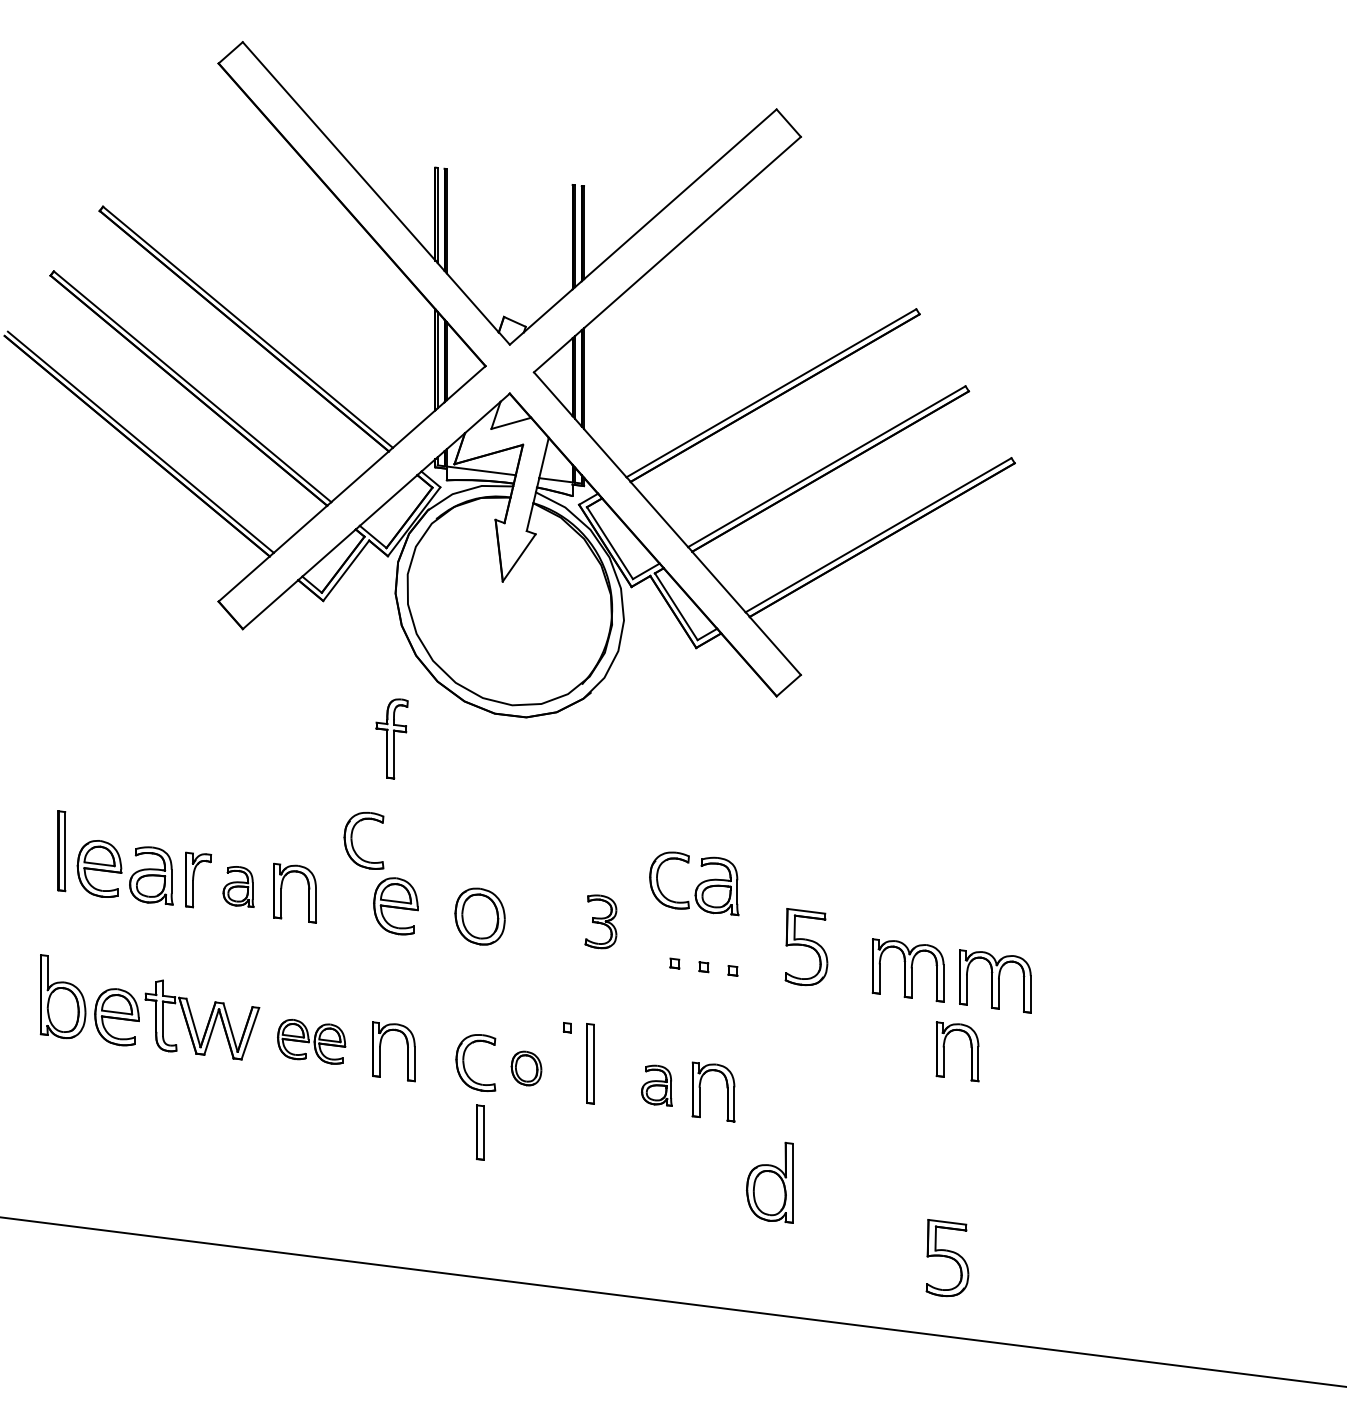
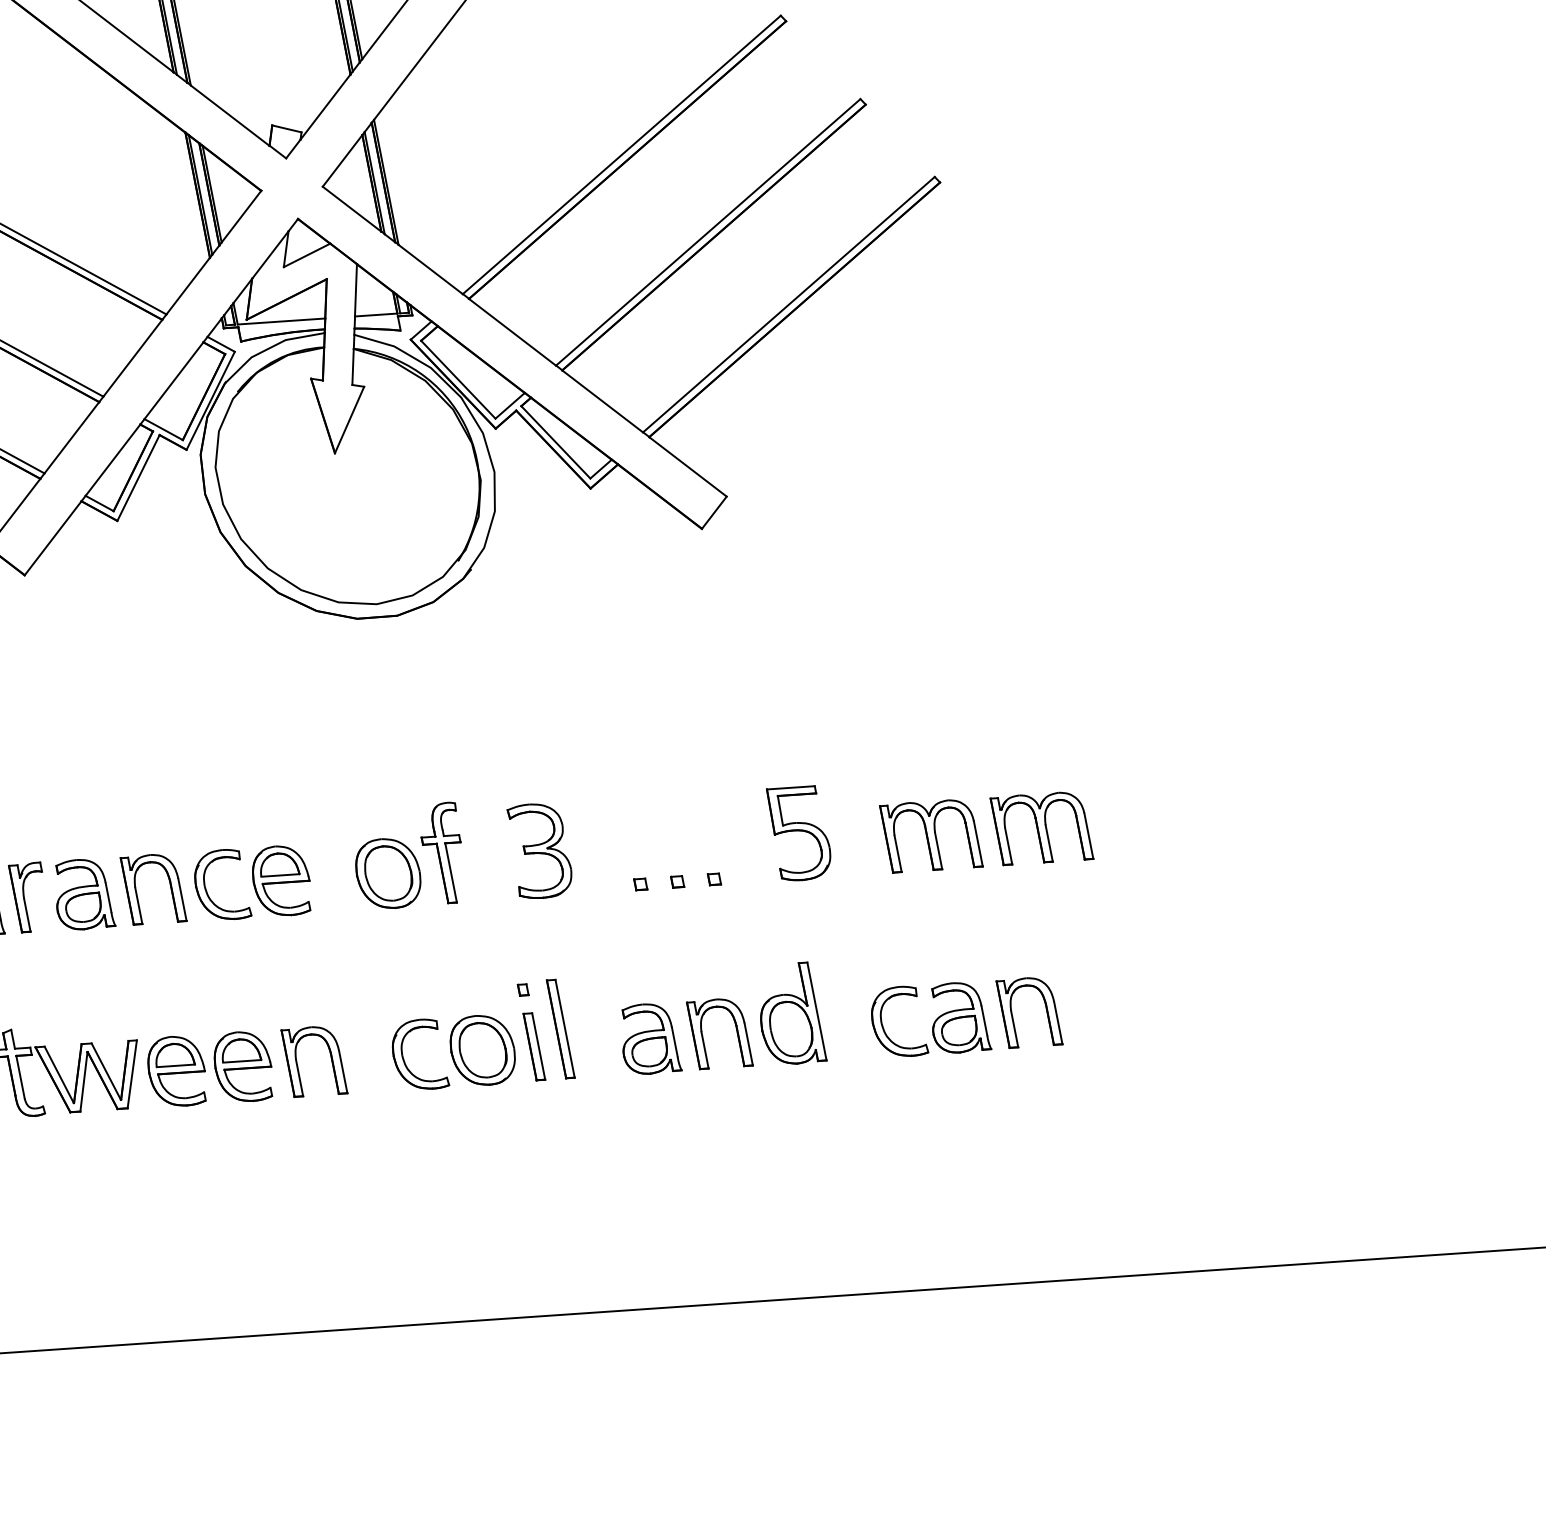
part: (391, 738) -> (443, 853), moved
part: (352, 840) -> (206, 888), moved
part: (694, 883) -> (929, 1020), moved
part: (238, 886) -> (81, 895), size x1.43
part: (600, 921) -> (538, 850), size x1.43
part: (311, 1041) -> (209, 1069), size x1.43
part: (944, 1051) -> (1013, 1015), moved
part: (526, 1068) -> (482, 1050), size x1.67
part: (656, 1085) -> (647, 1039), size x1.43
part: (480, 1132) -> (534, 1046), moved
part: (769, 1182) -> (788, 1016), moved
part: (947, 1258) -> (1049, 1183), removed

